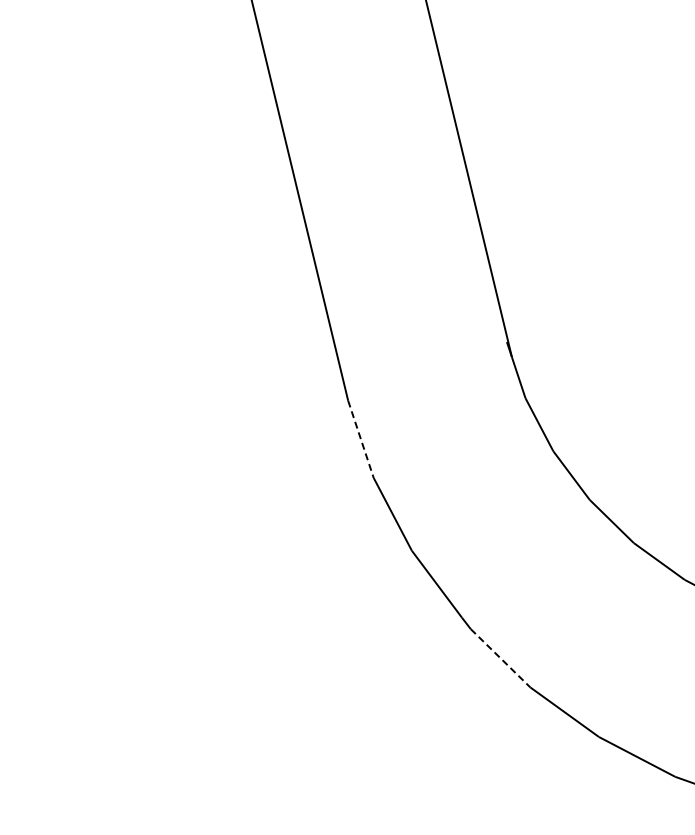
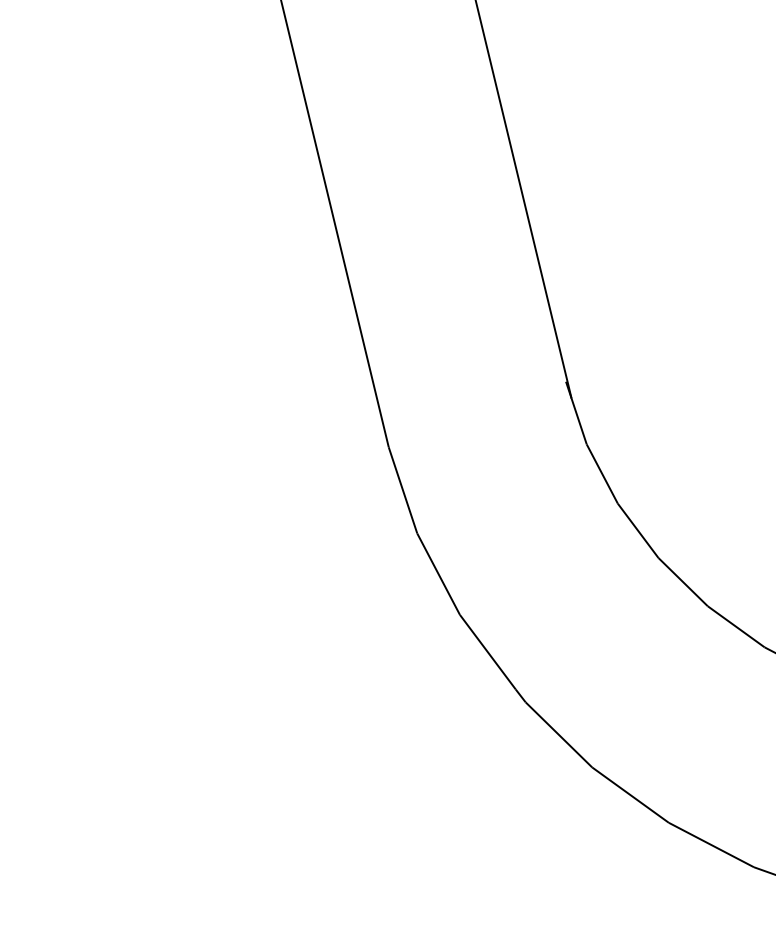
line: (360, 439) -> (402, 490), dashed -> solid
line: (500, 658) -> (558, 735), dashed -> solid

